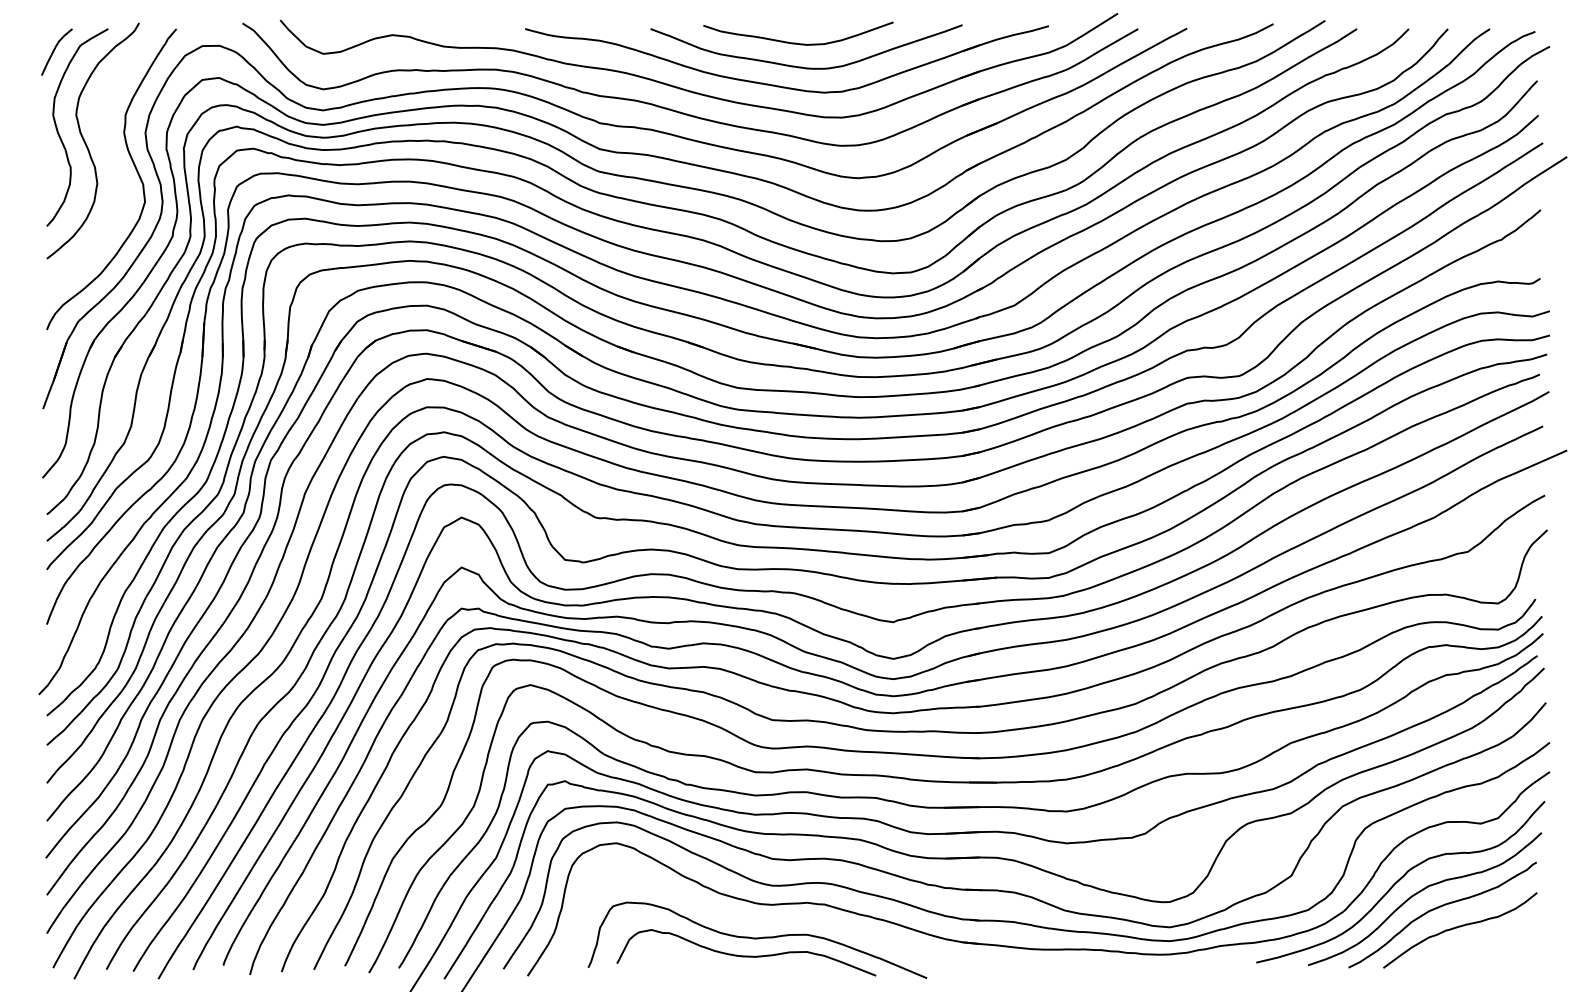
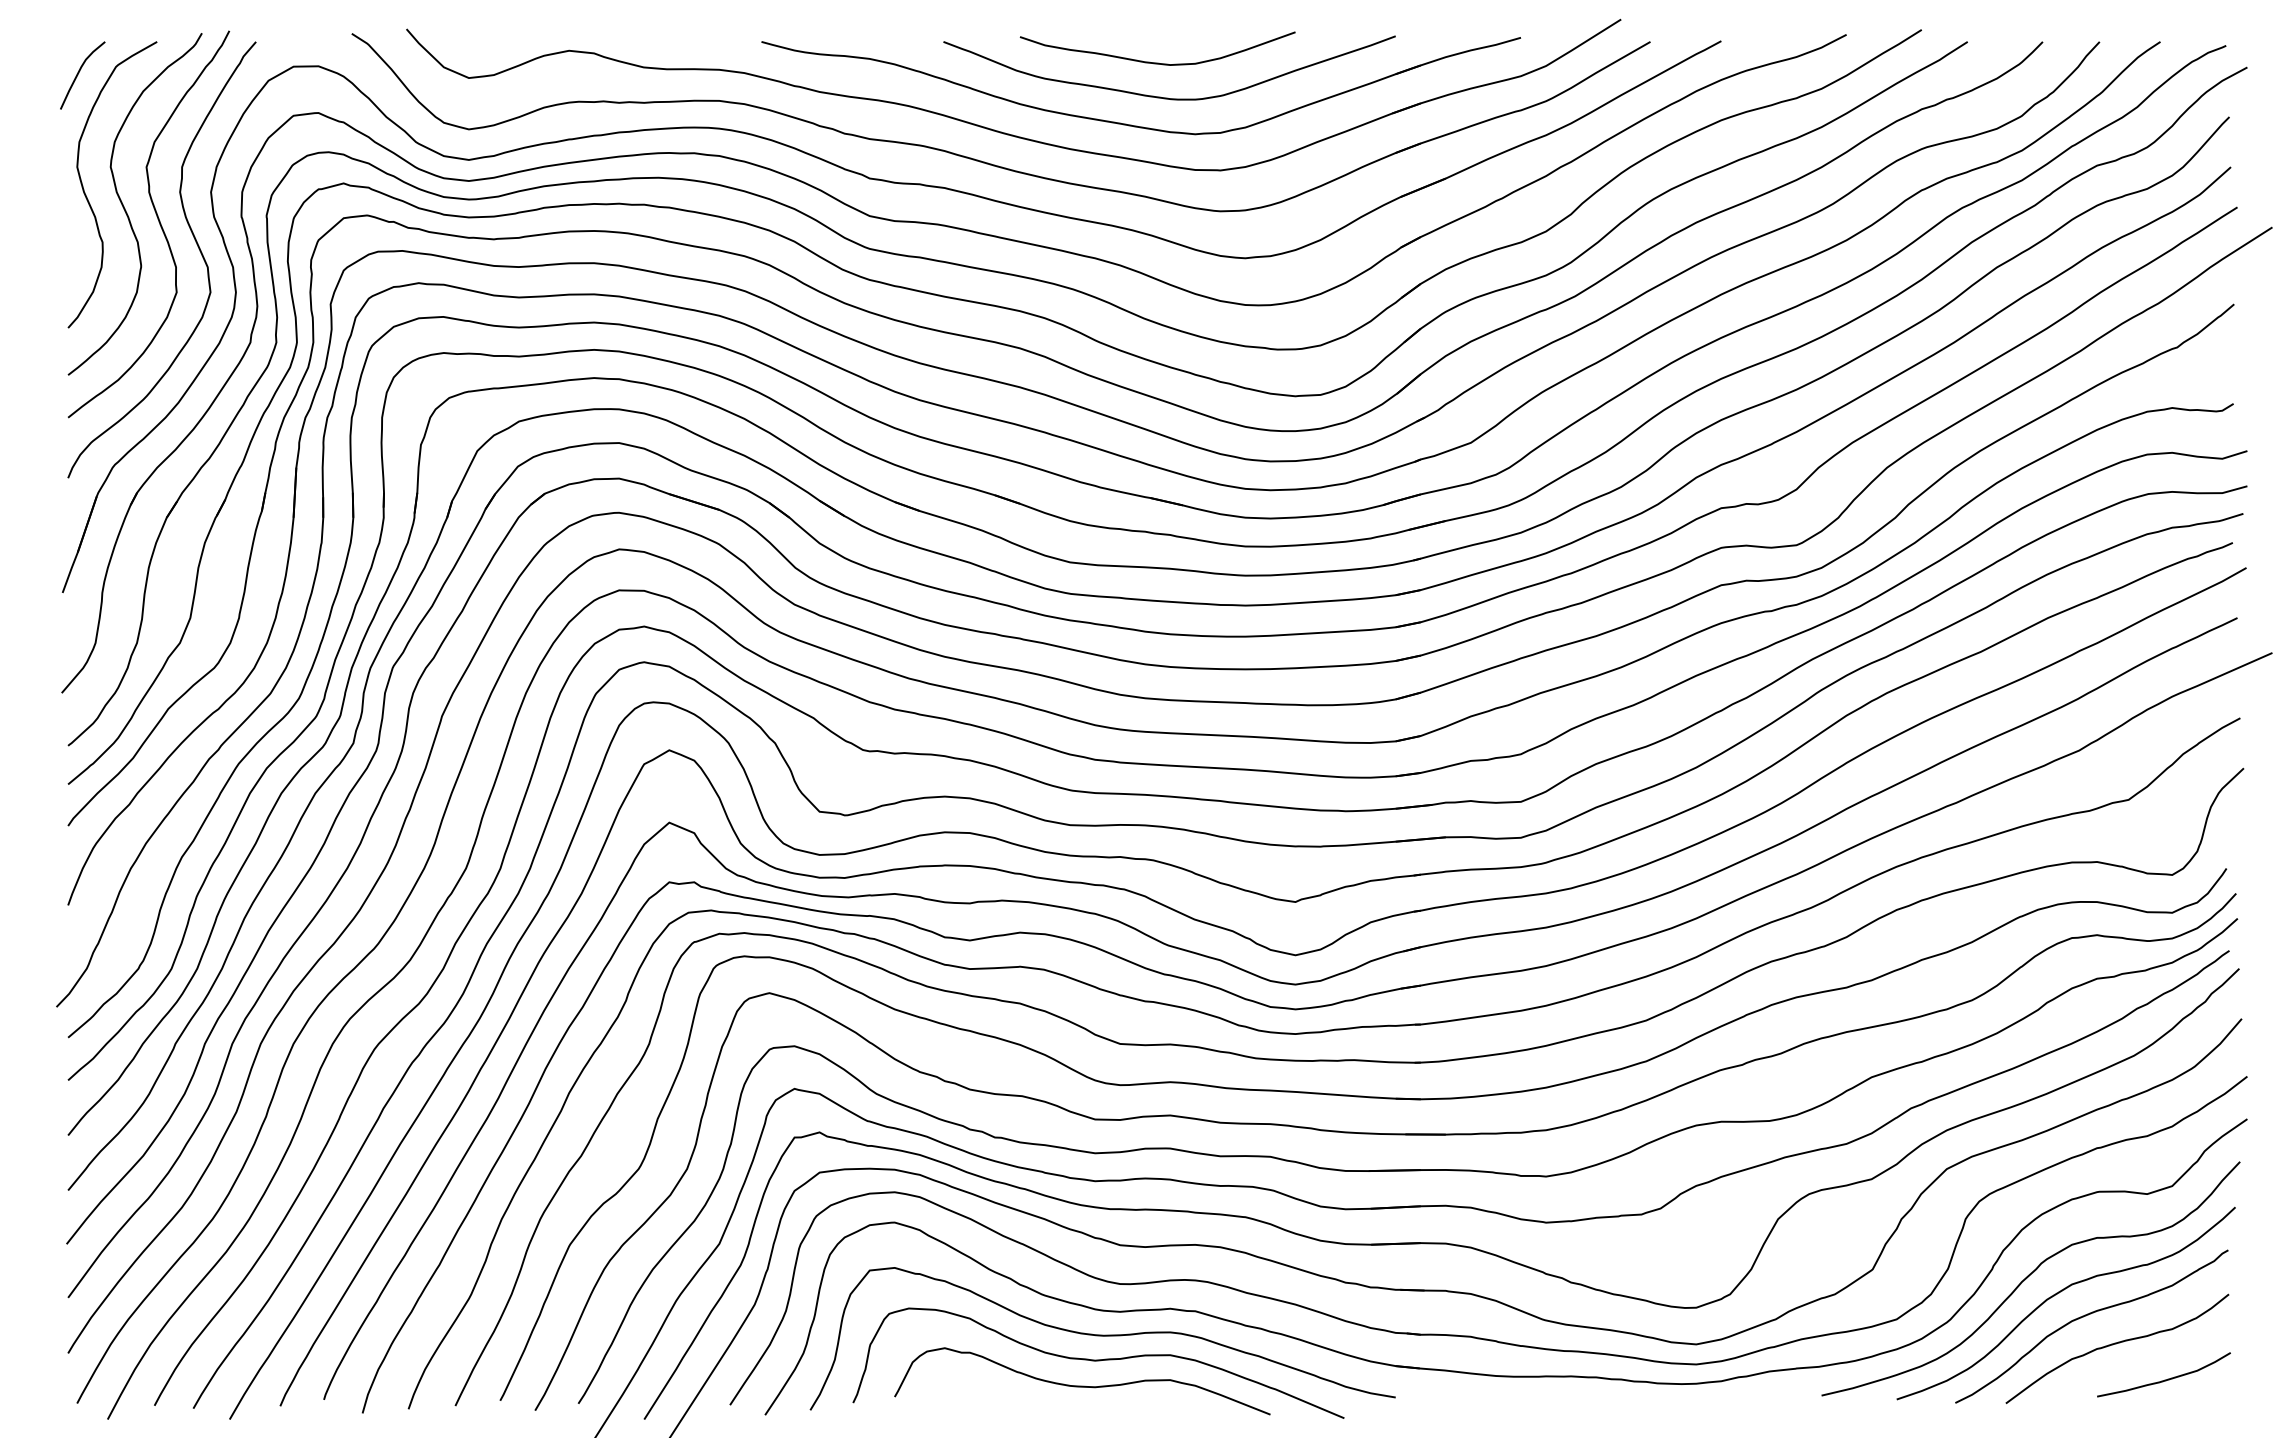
curve: (108, 152) -> (157, 220), added
curve: (760, 922) -> (1102, 1337), added
curve: (1492, 951) -> (2164, 1379), added

